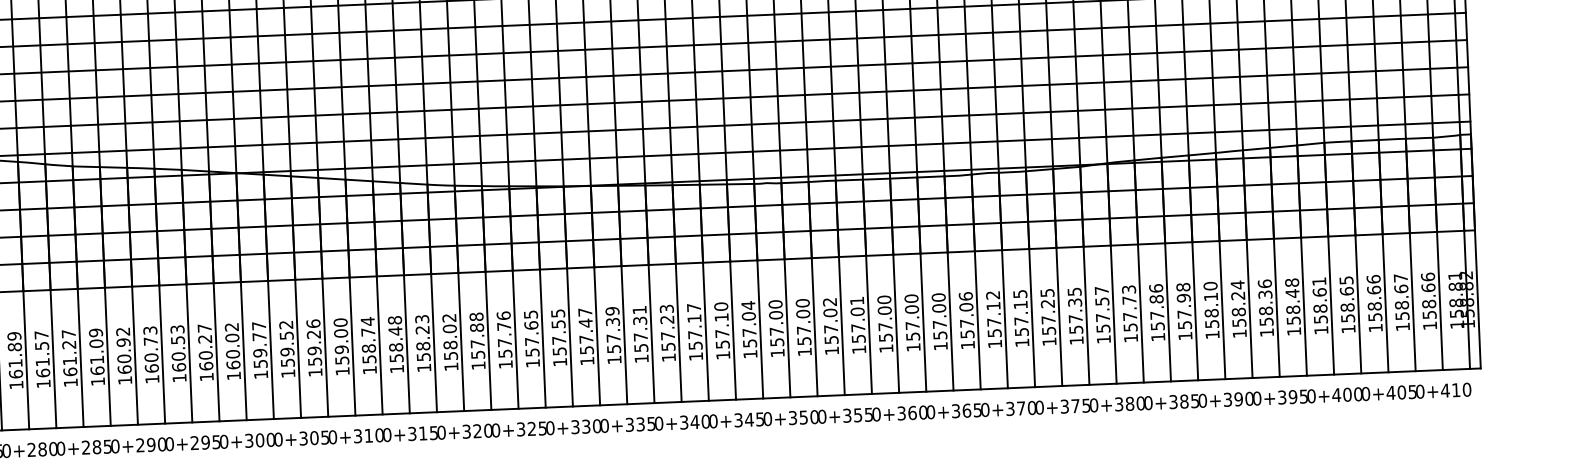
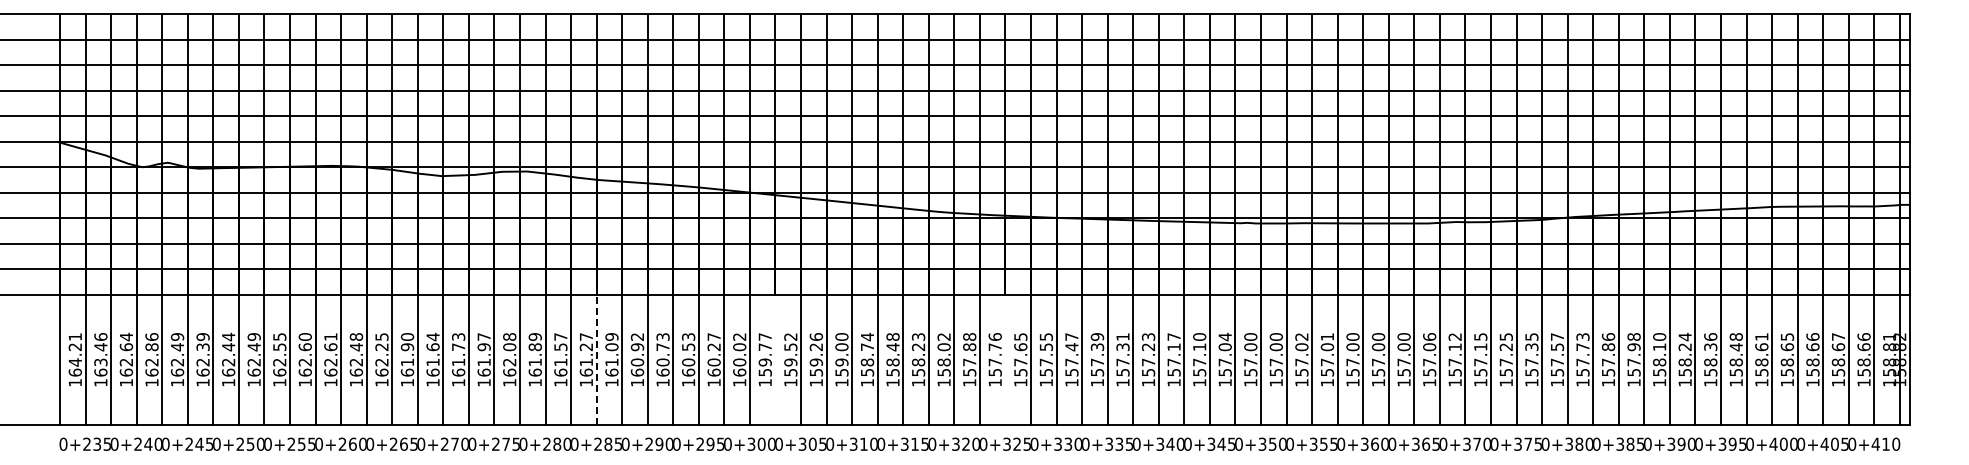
line: (515, 339) -> (1005, 359), removed
line: (270, 349) -> (775, 359), removed
line: (80, 357) -> (596, 359), solid -> dashed

